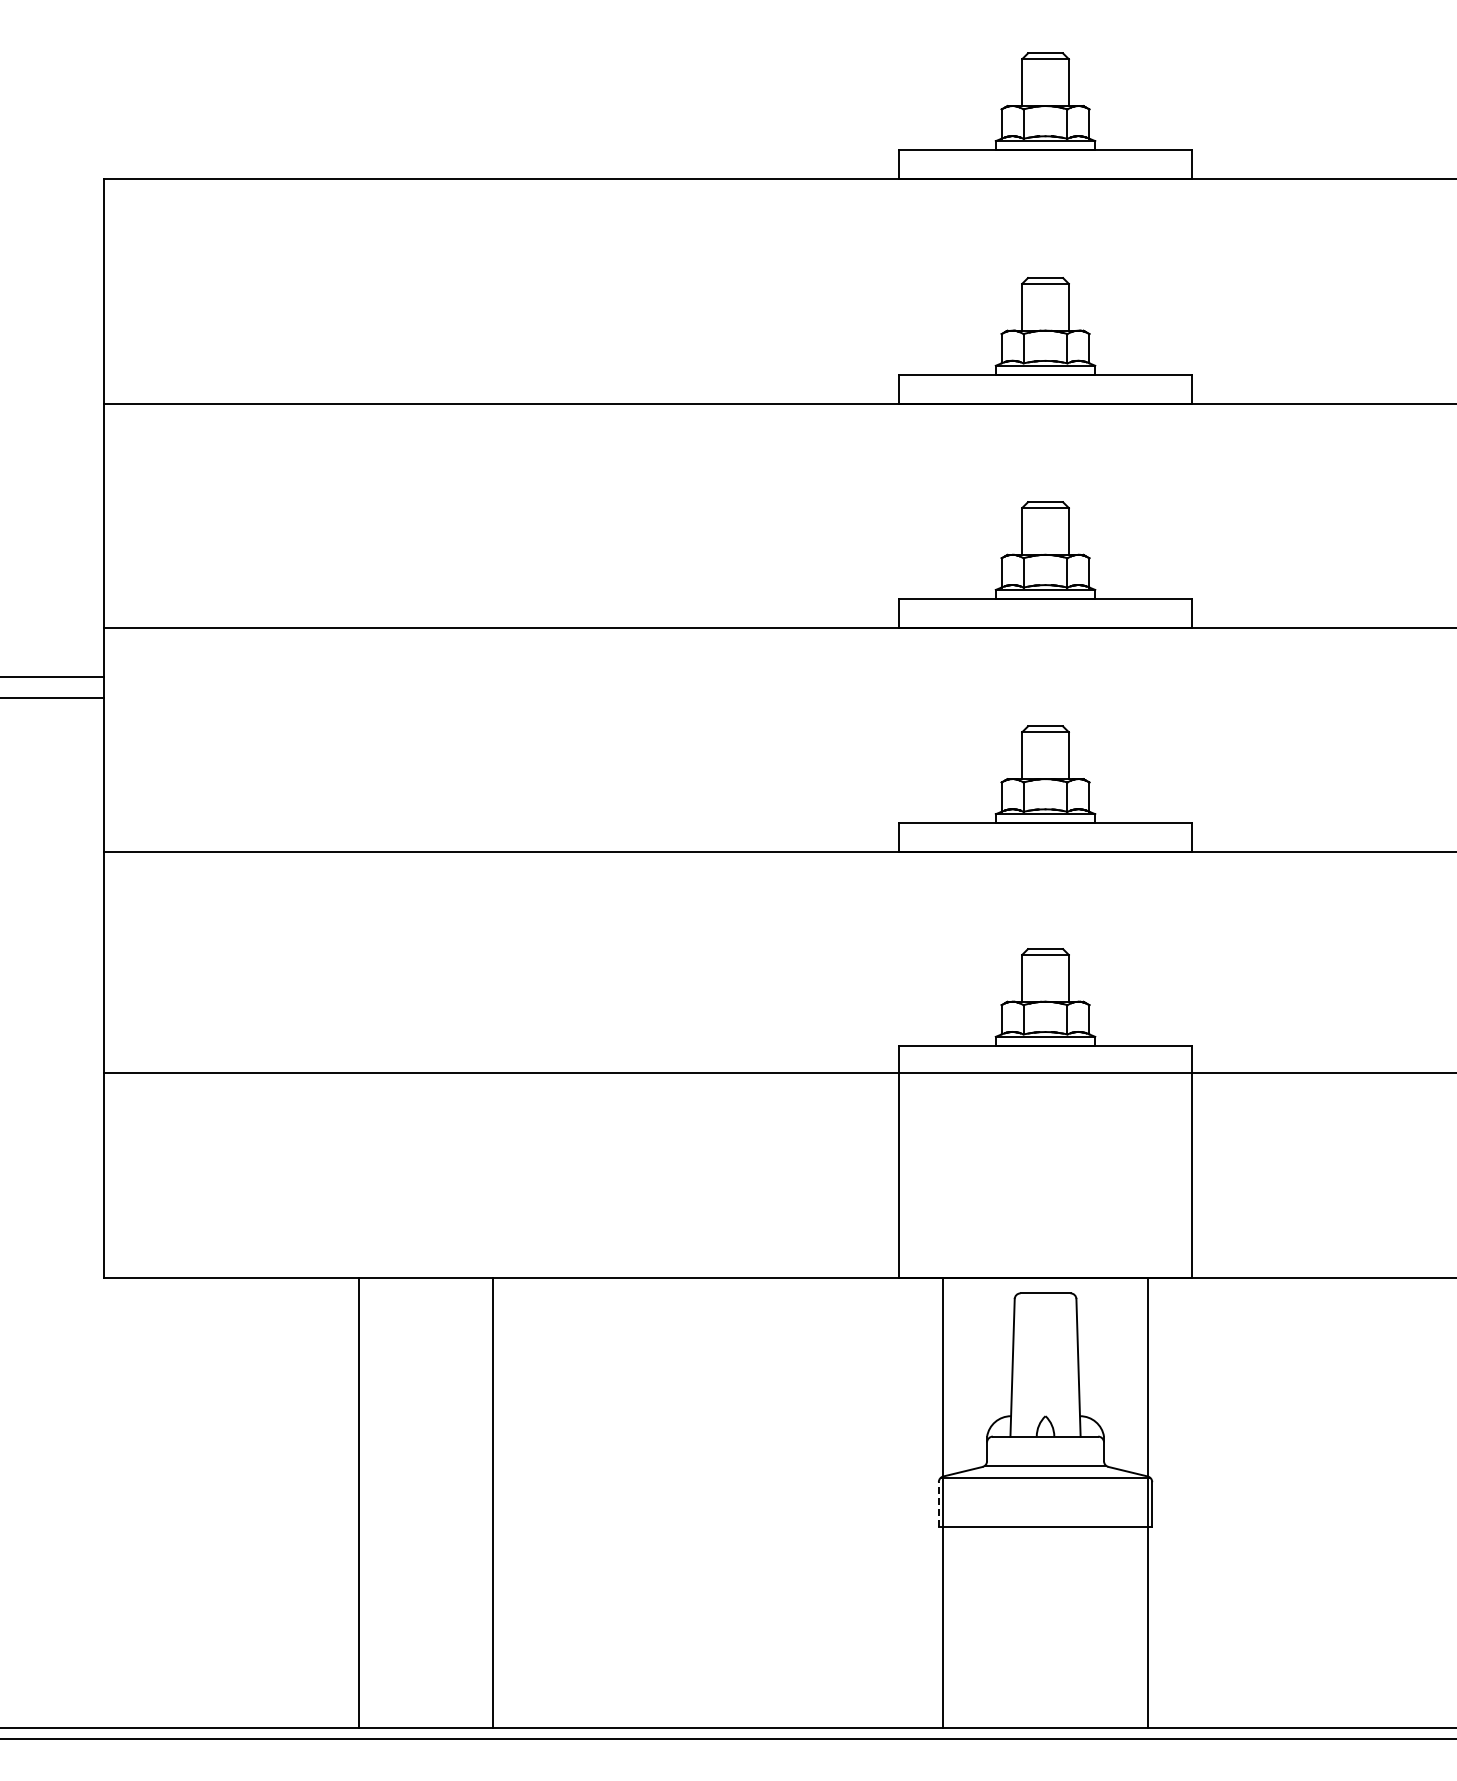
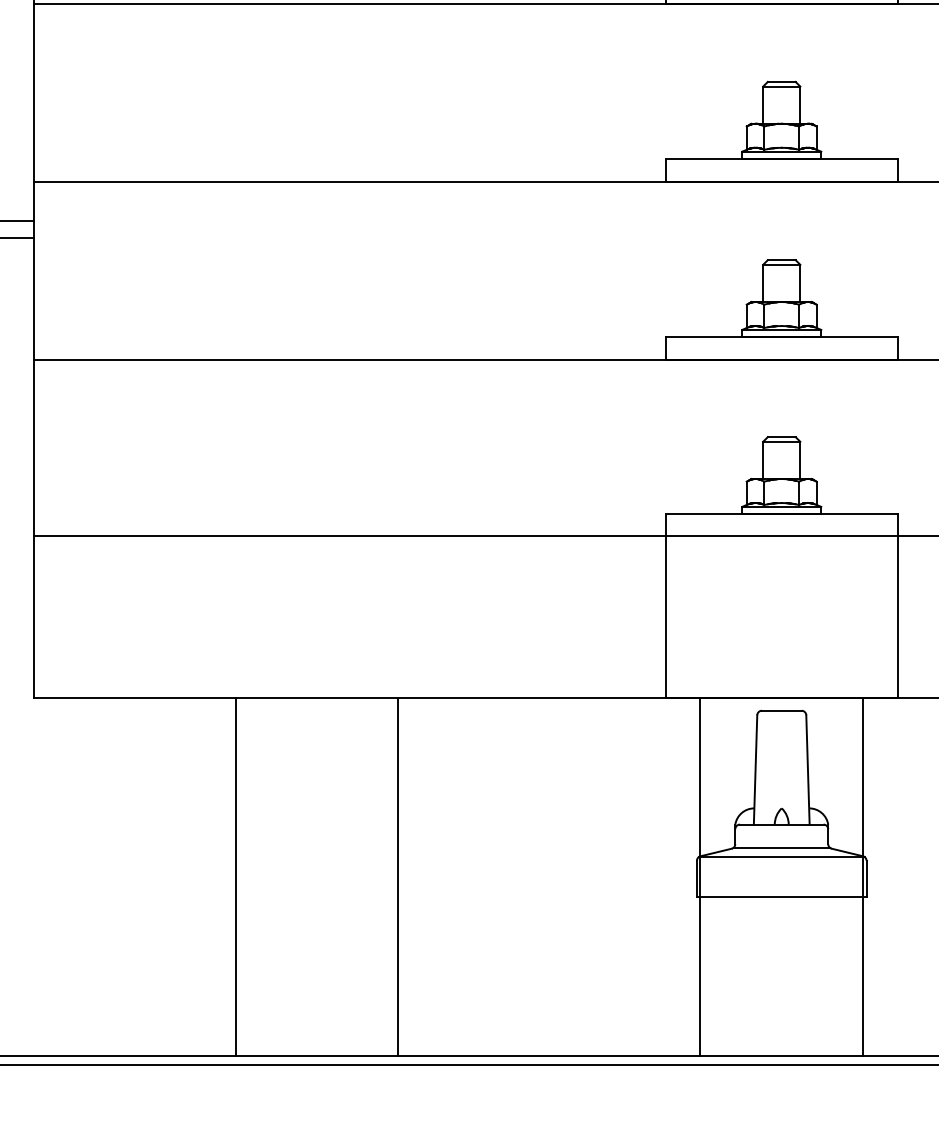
line: (493, 1502) -> (398, 876), moved
line: (938, 1504) -> (696, 878), dashed -> solid

